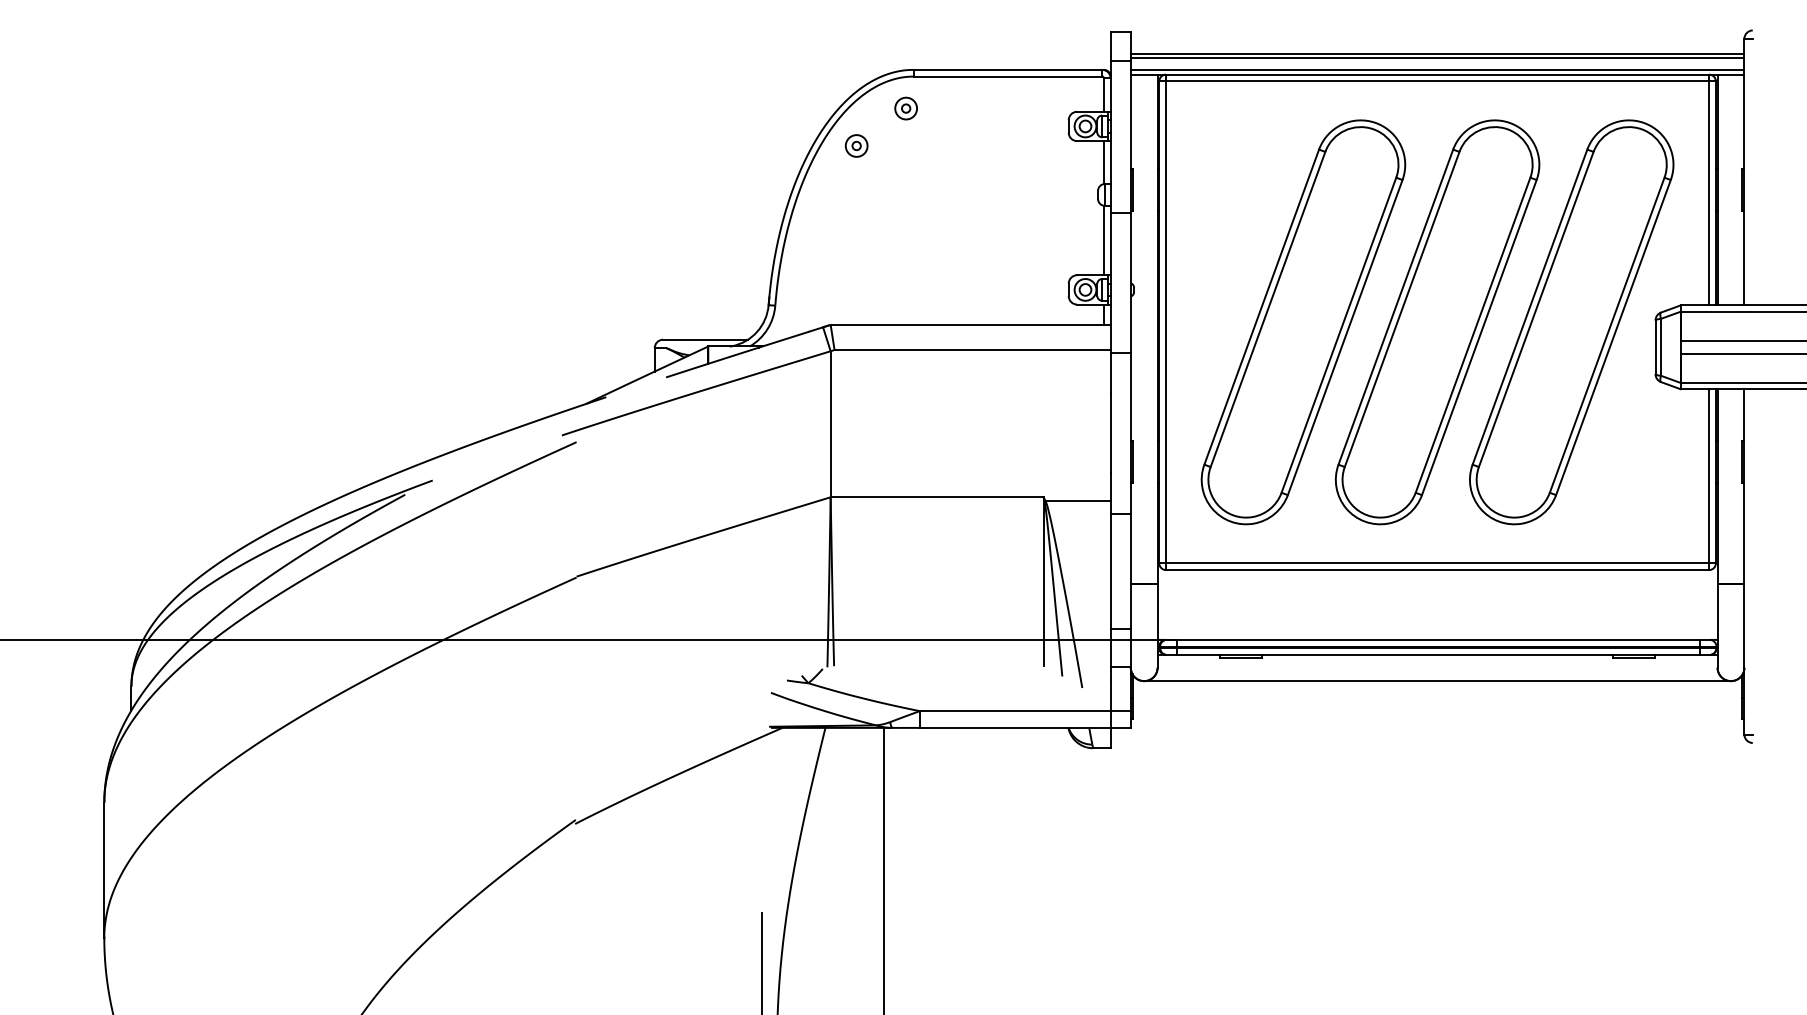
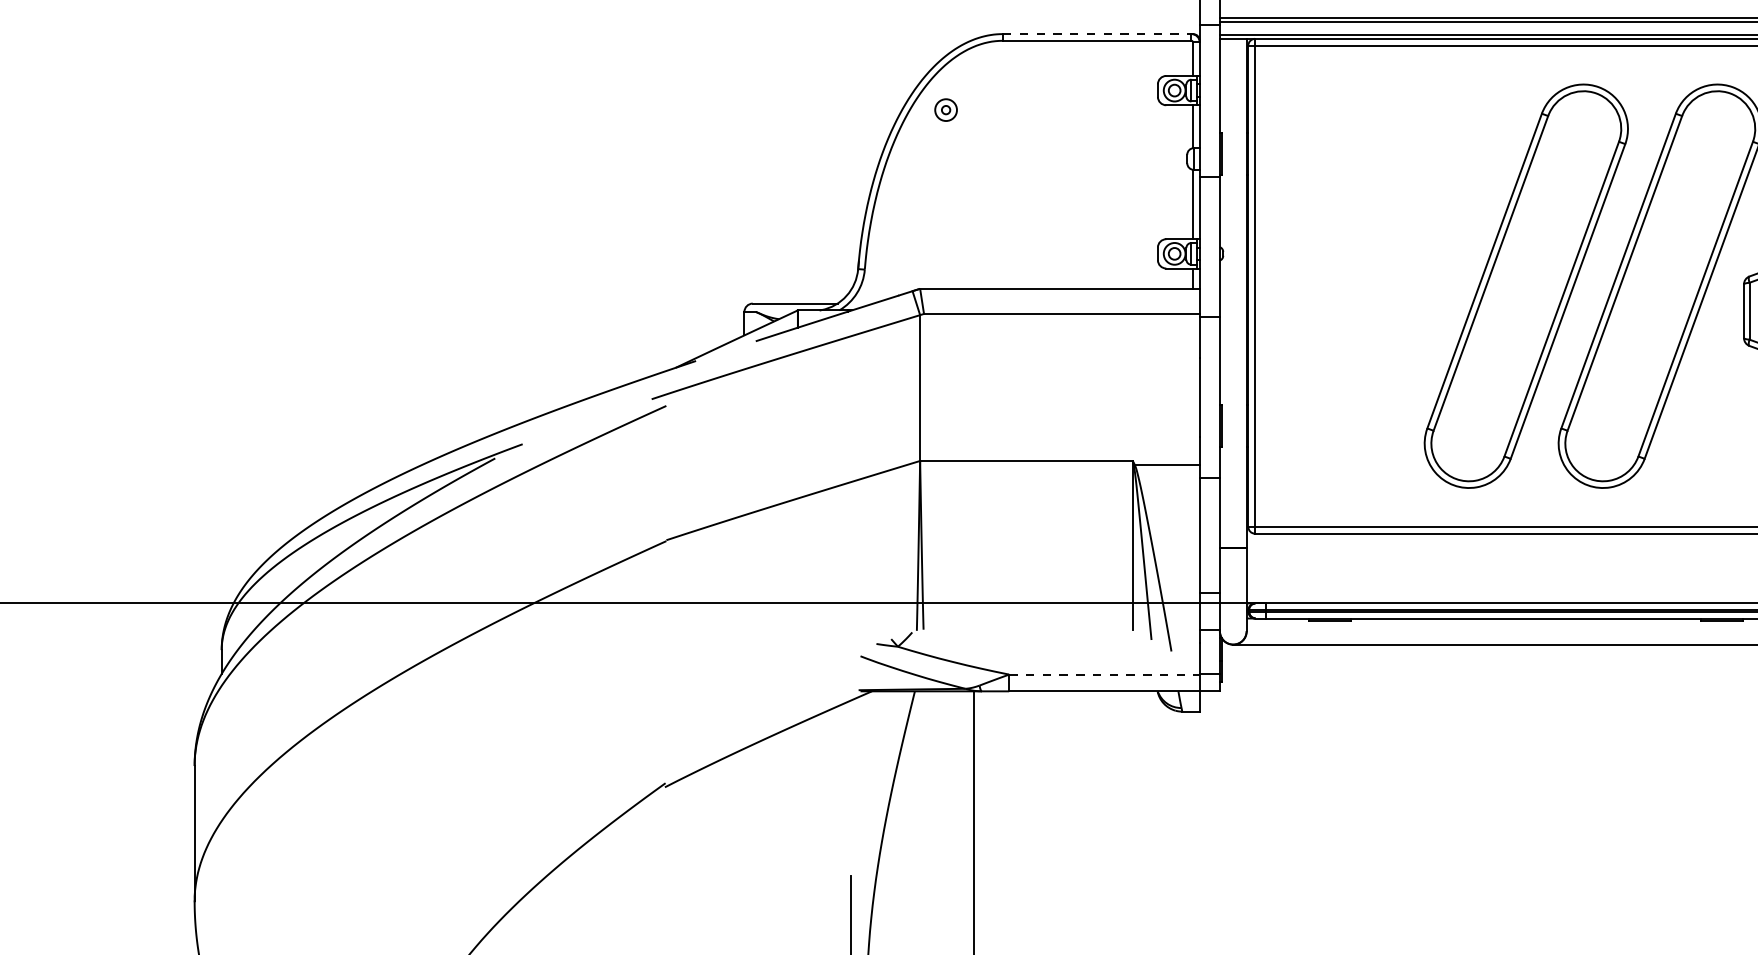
line: (1008, 69) -> (1097, 33), solid -> dashed
part: (905, 108) -> (994, 72), removed
part: (1303, 322) -> (1392, 286), removed
line: (1015, 711) -> (1104, 674), solid -> dashed

